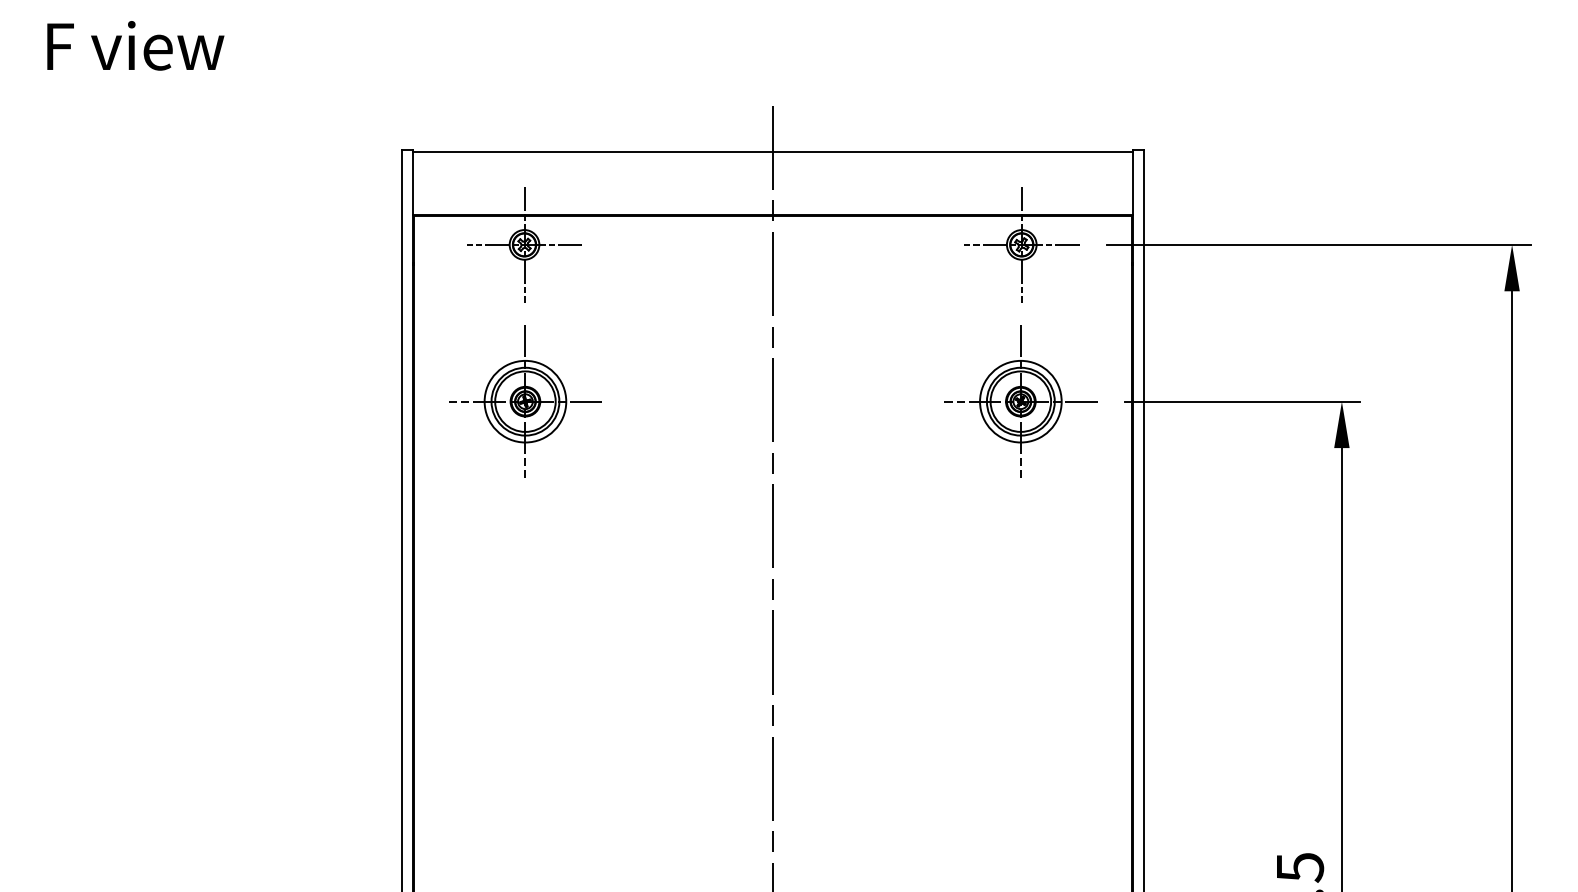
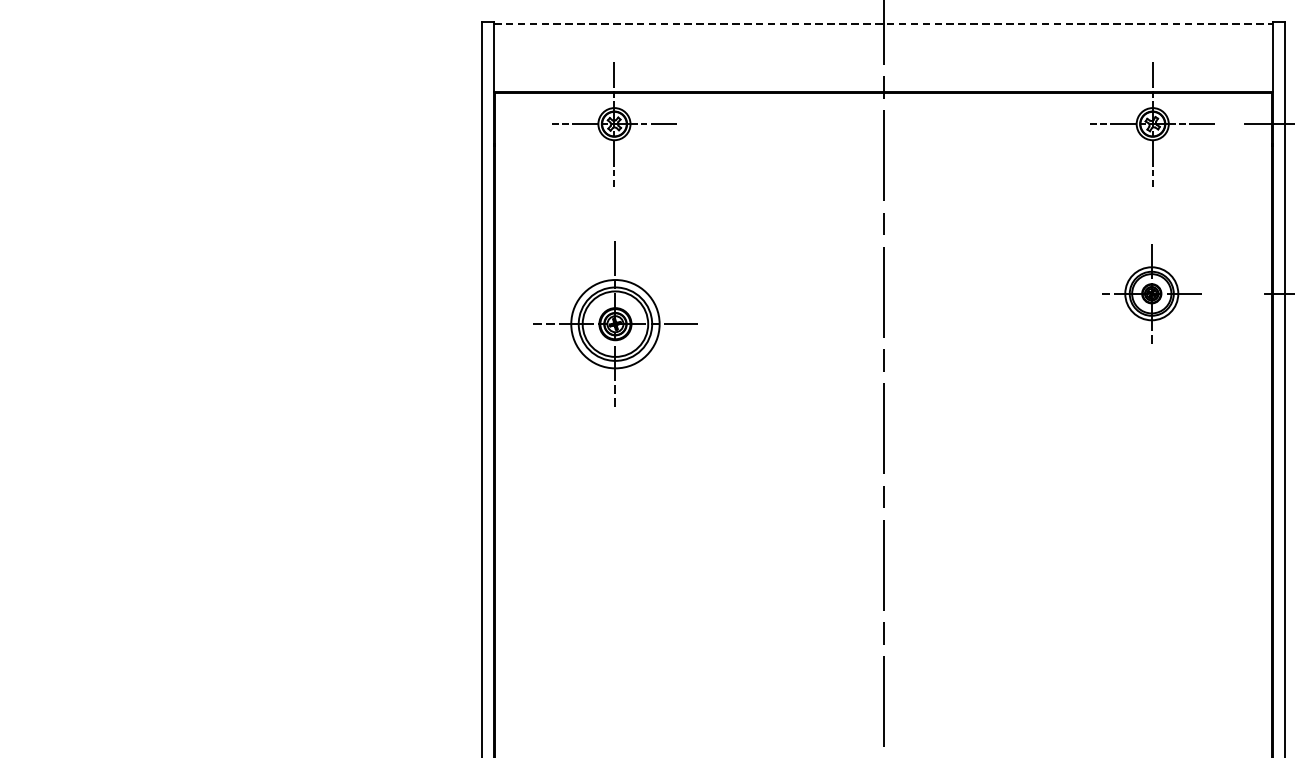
line: (773, 152) -> (883, 24), solid -> dashed
part: (525, 401) -> (615, 323), moved
part: (1020, 401) -> (1151, 293), size x0.6

